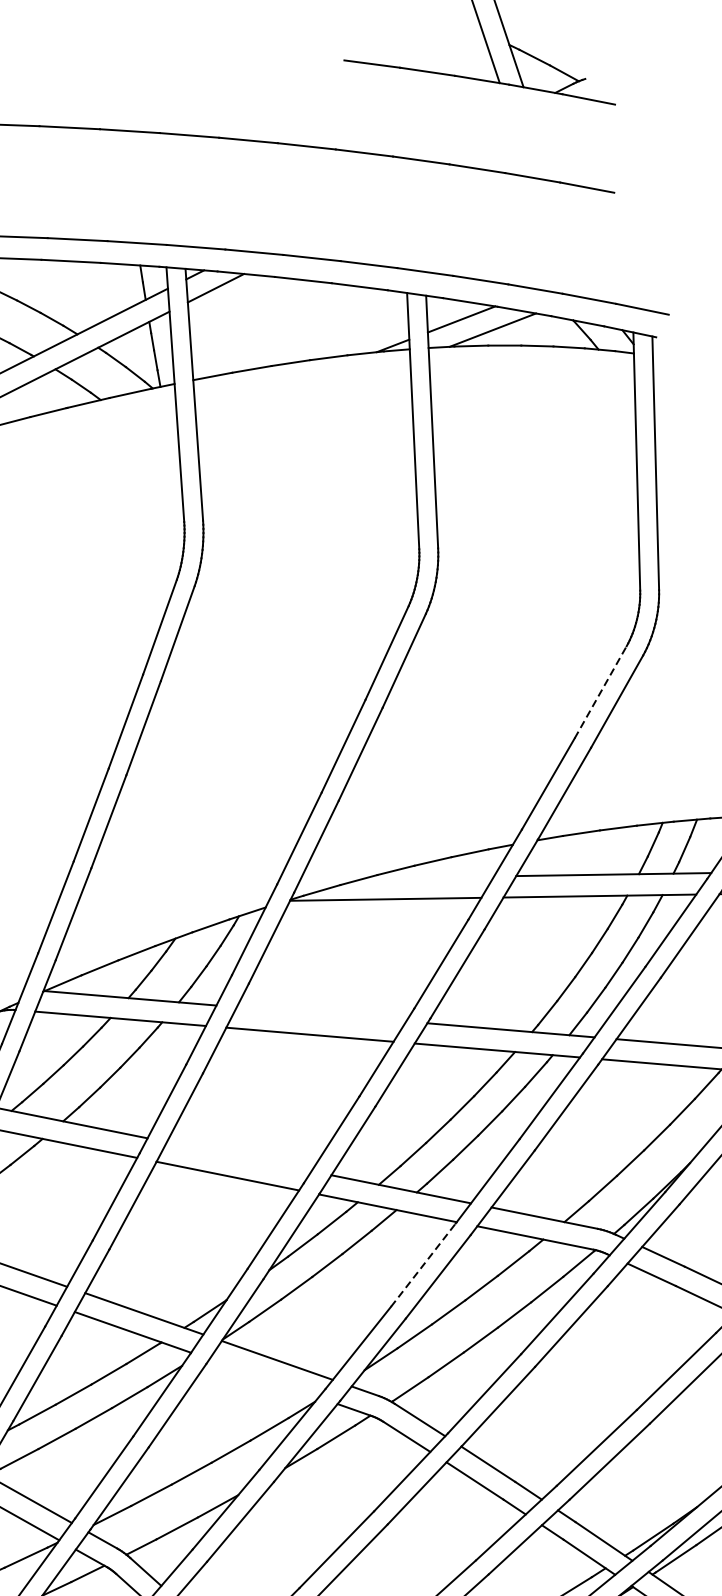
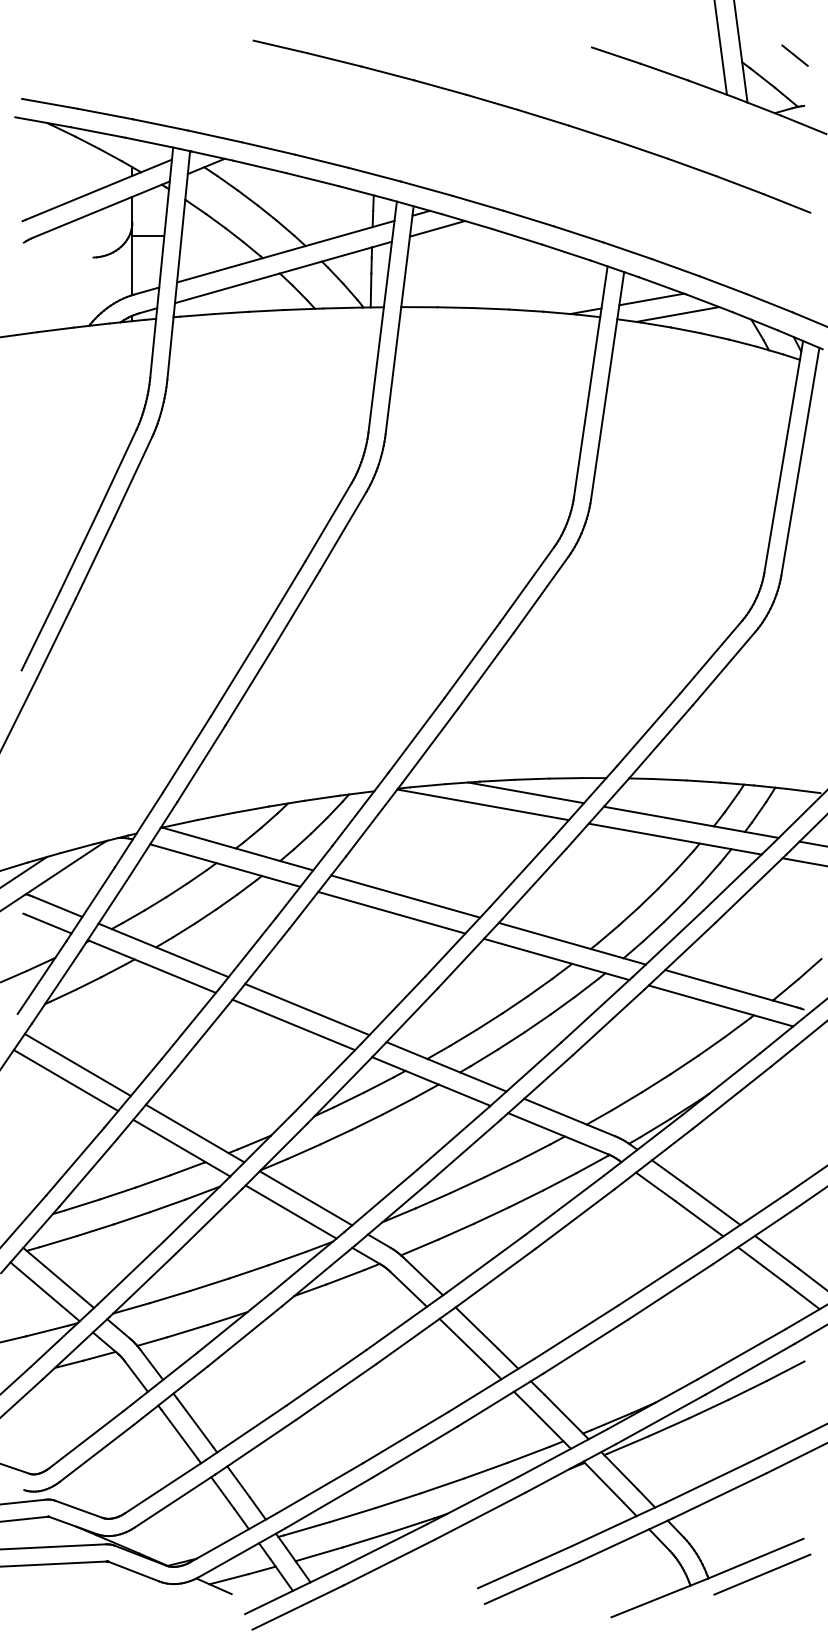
line: (564, 26) -> (794, 55), added
line: (600, 691) -> (711, 656), dashed -> solid
line: (429, 876) -> (526, 792), added
line: (321, 1014) -> (405, 896), added
line: (239, 1156) -> (307, 1009), added
line: (423, 1265) -> (453, 1138), dashed -> solid
line: (263, 1377) -> (290, 1211), added

